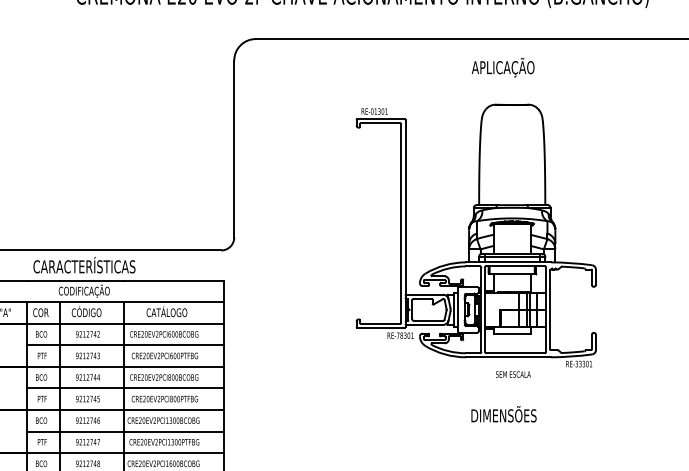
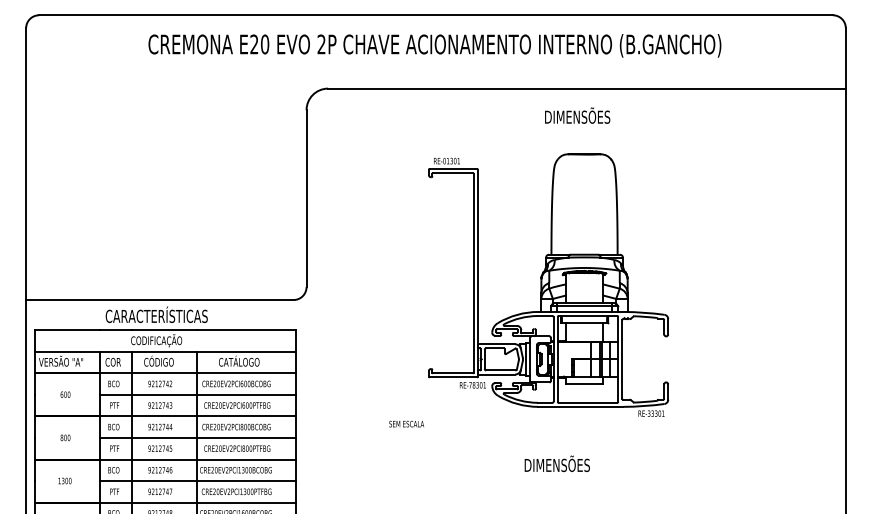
text: (505, 67) -> (577, 117), APLICAÇÃO -> DIMENSÕES
text: (513, 373) -> (406, 423), moved
text: (503, 413) -> (556, 463), moved

